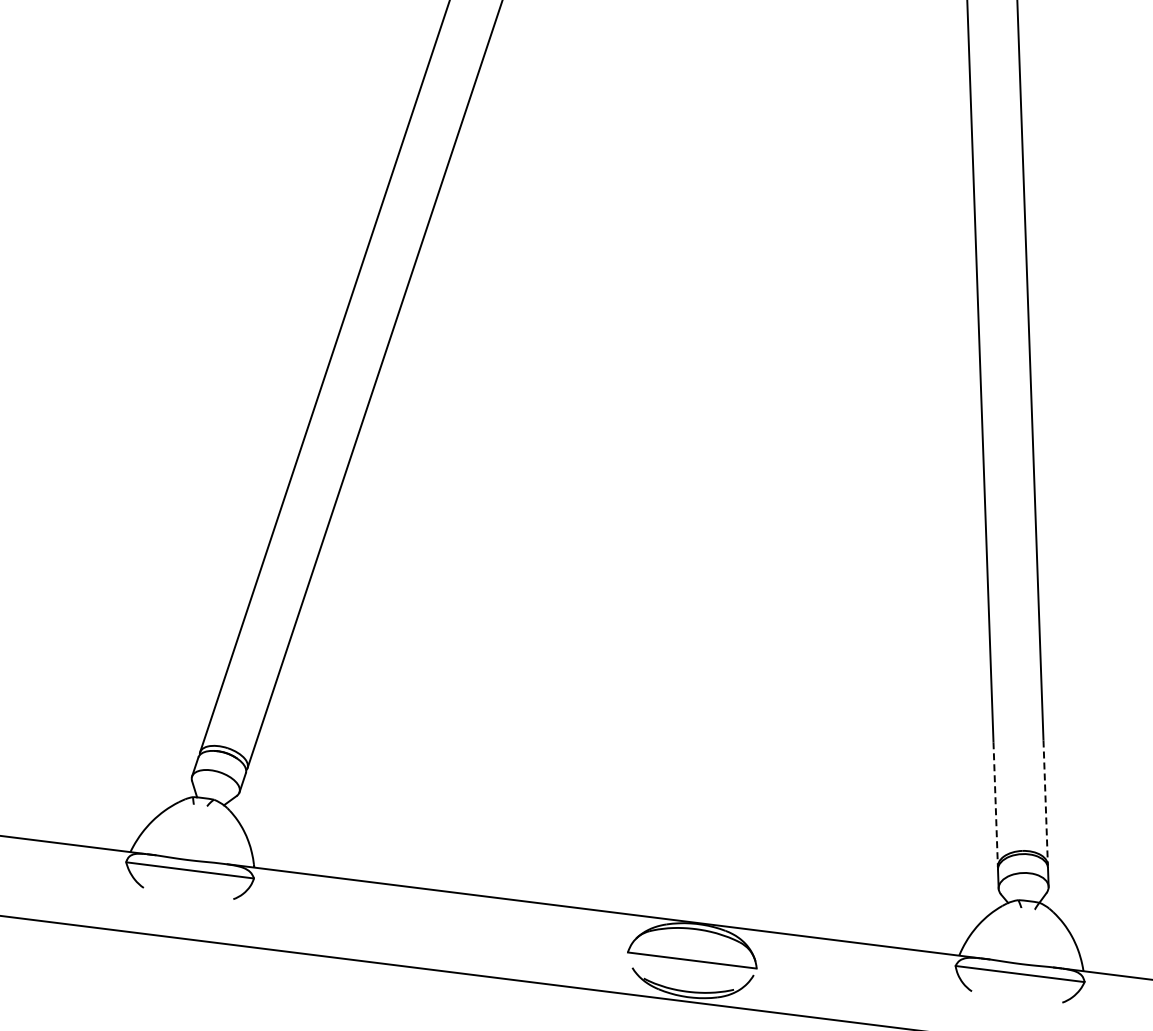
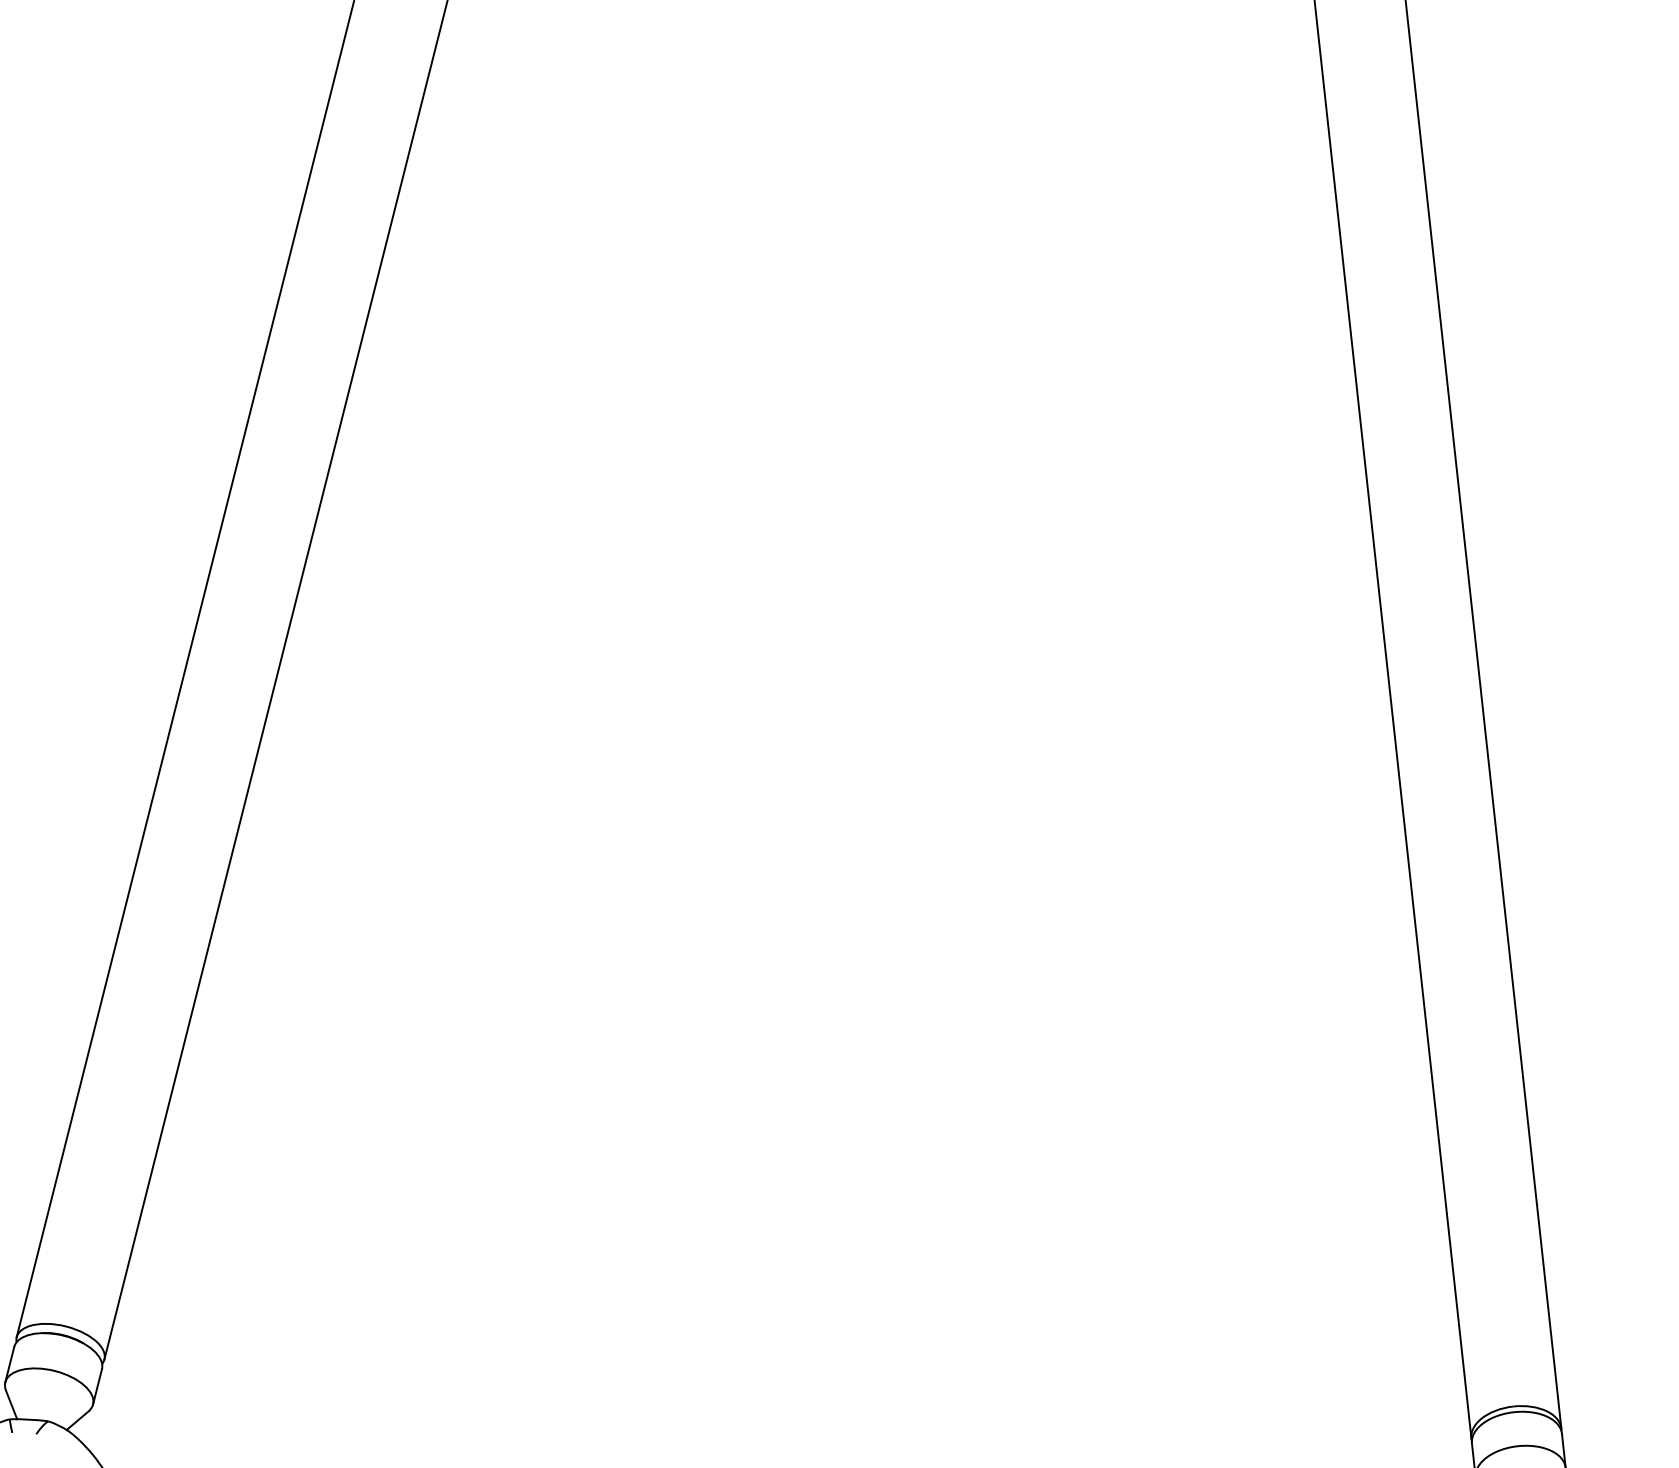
line: (1045, 803) -> (1548, 1317), dashed -> solid
line: (995, 805) -> (1458, 1328), dashed -> solid

